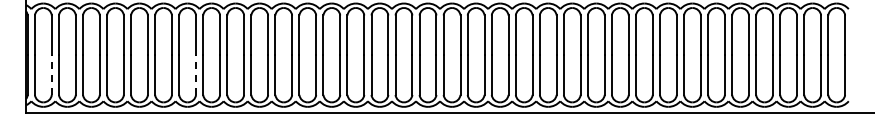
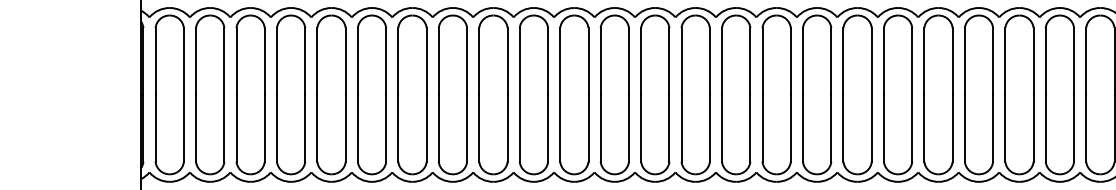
line: (51, 75) -> (183, 129), dashed -> solid
line: (196, 75) -> (427, 129), dashed -> solid

